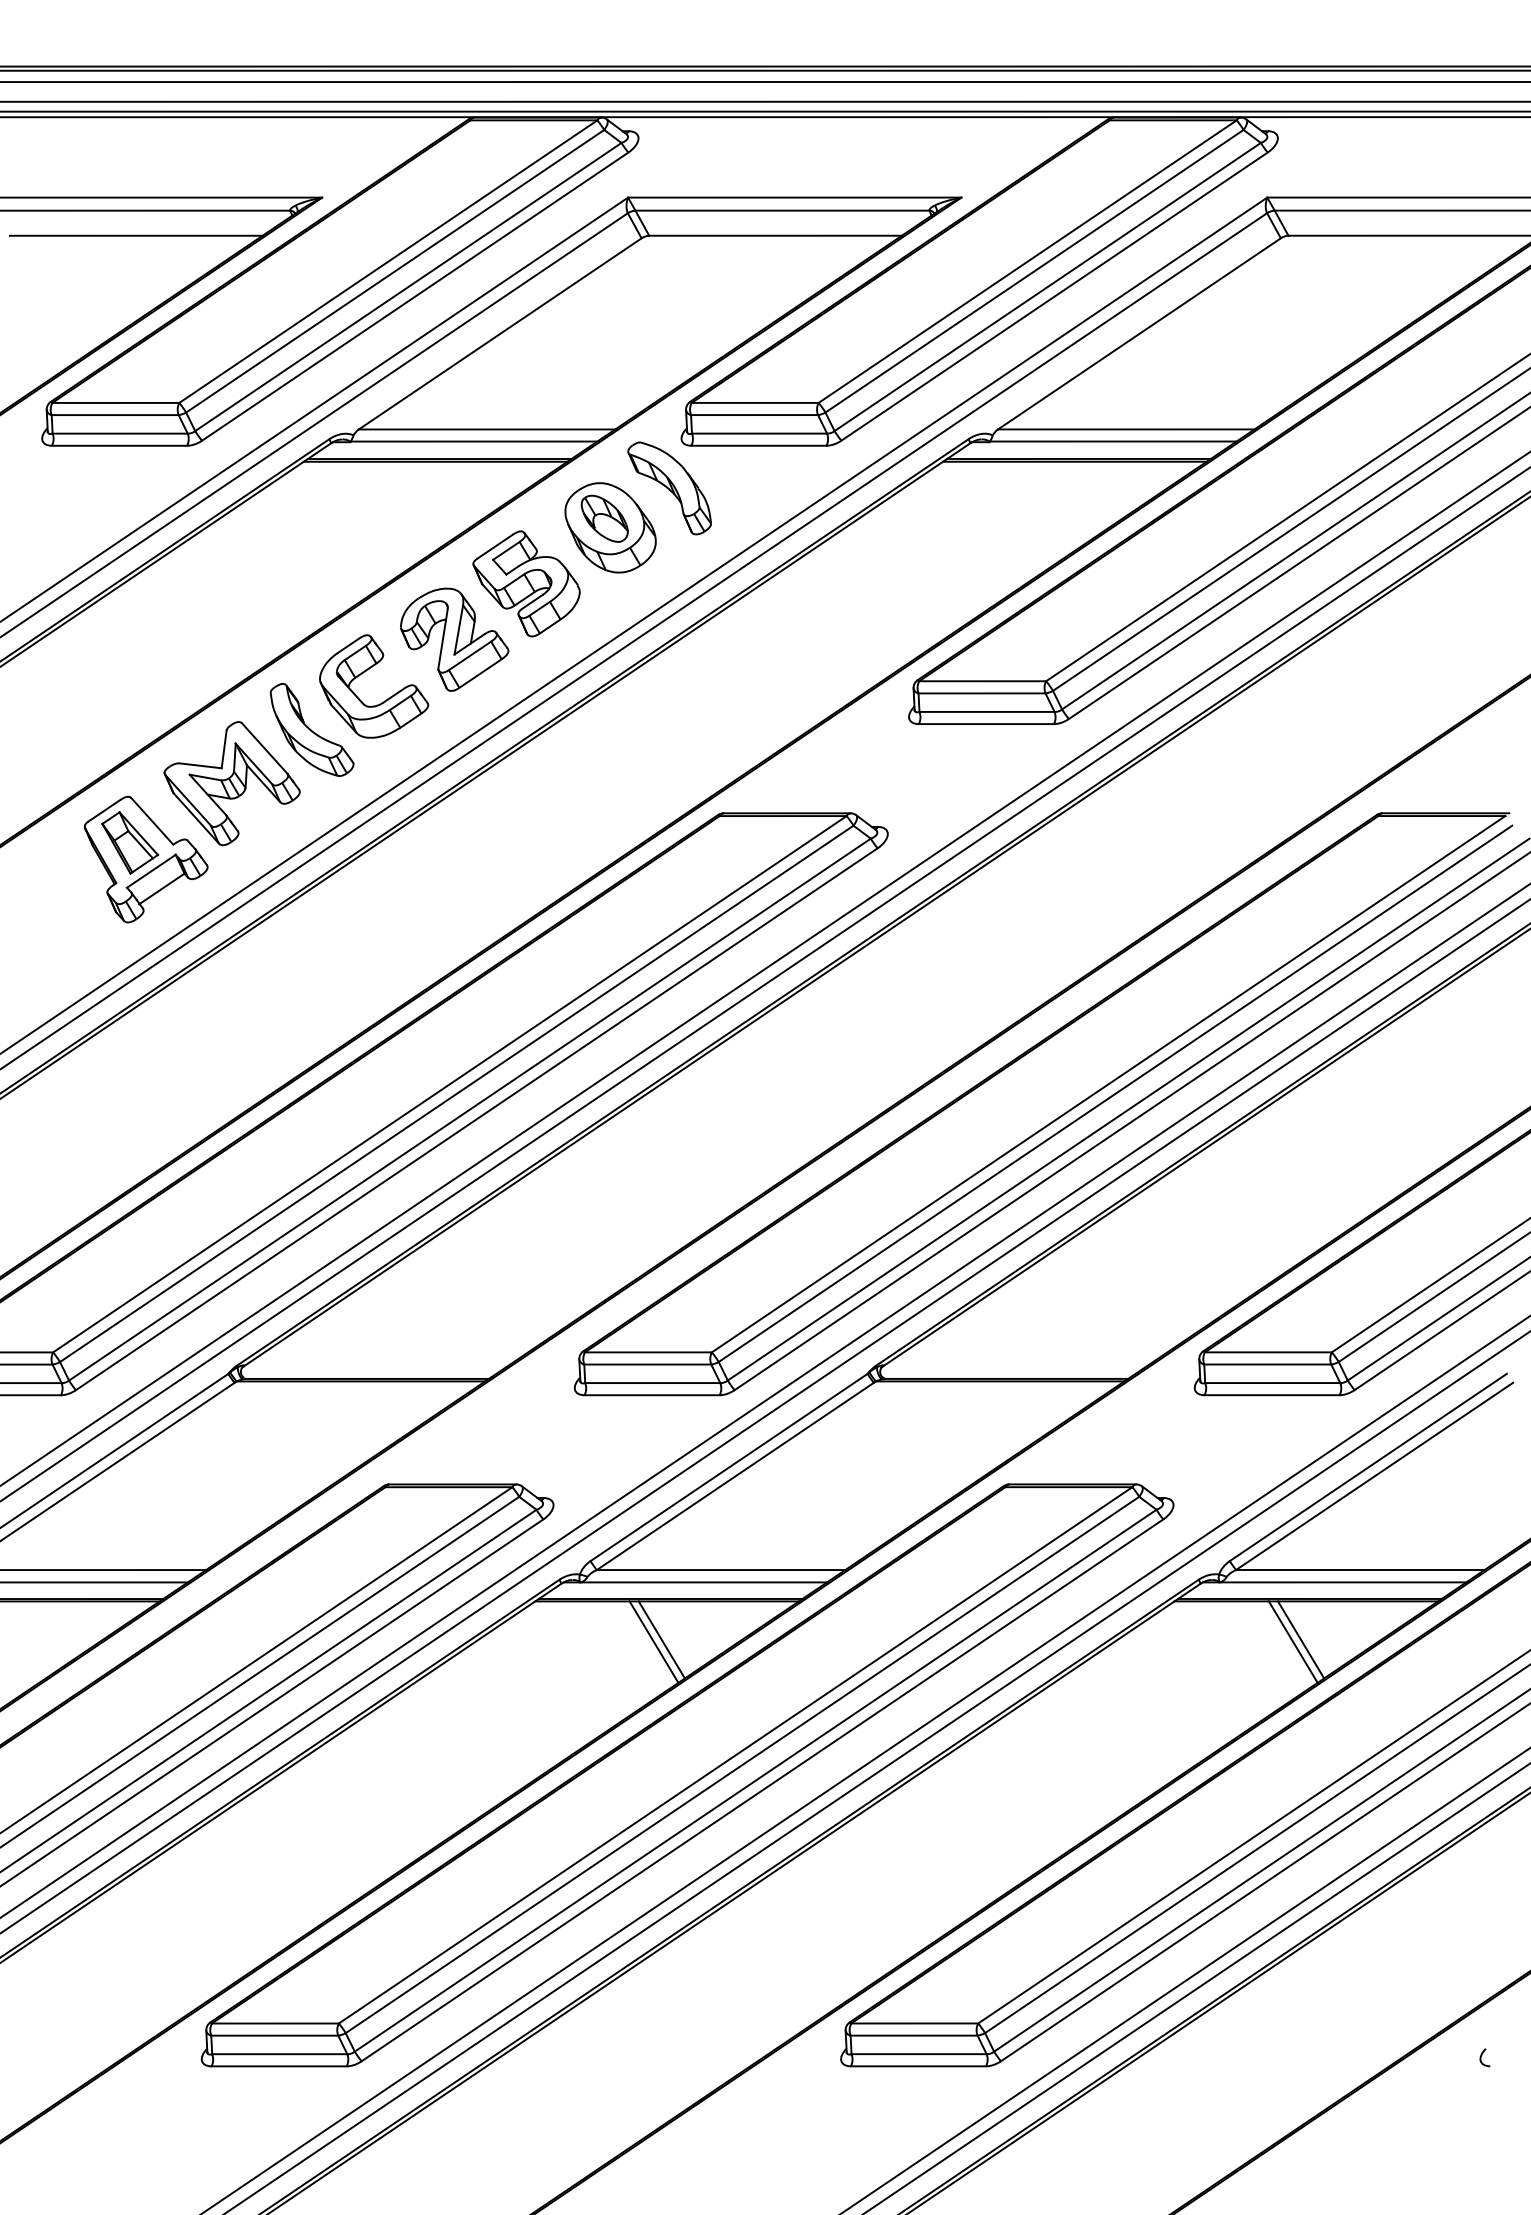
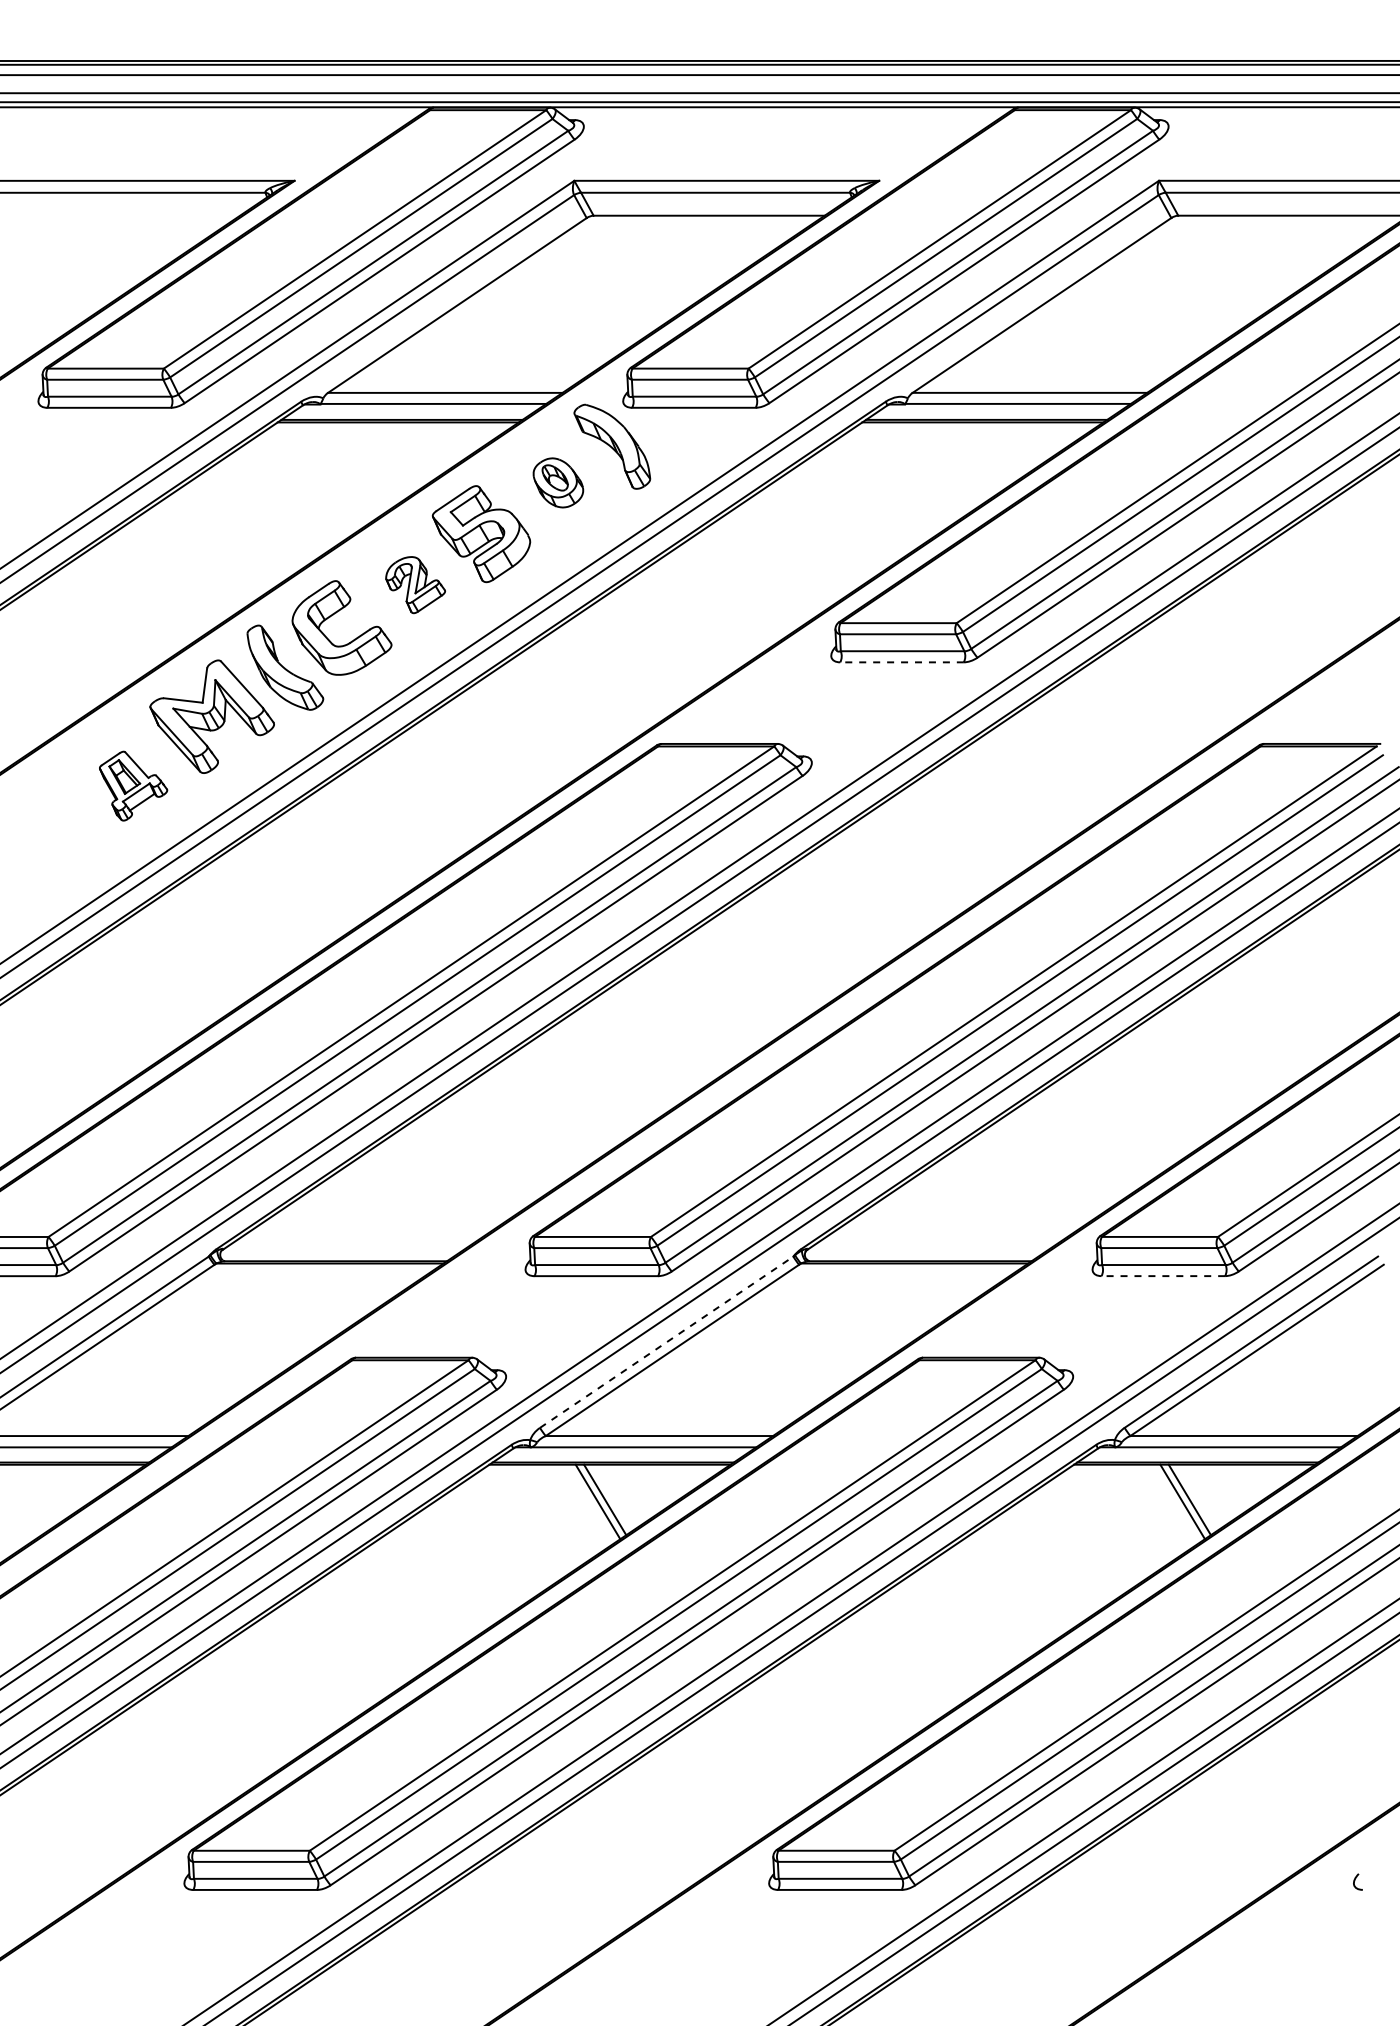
line: (136, 235) -> (124, 215), removed
part: (610, 527) -> (558, 482), size x0.6
part: (454, 638) -> (415, 584), size x0.6
line: (986, 724) -> (902, 662), solid -> dashed
part: (146, 858) -> (133, 785), size x0.6
line: (1272, 1395) -> (1163, 1276), solid -> dashed
line: (728, 1467) -> (666, 1342), solid -> dashed

